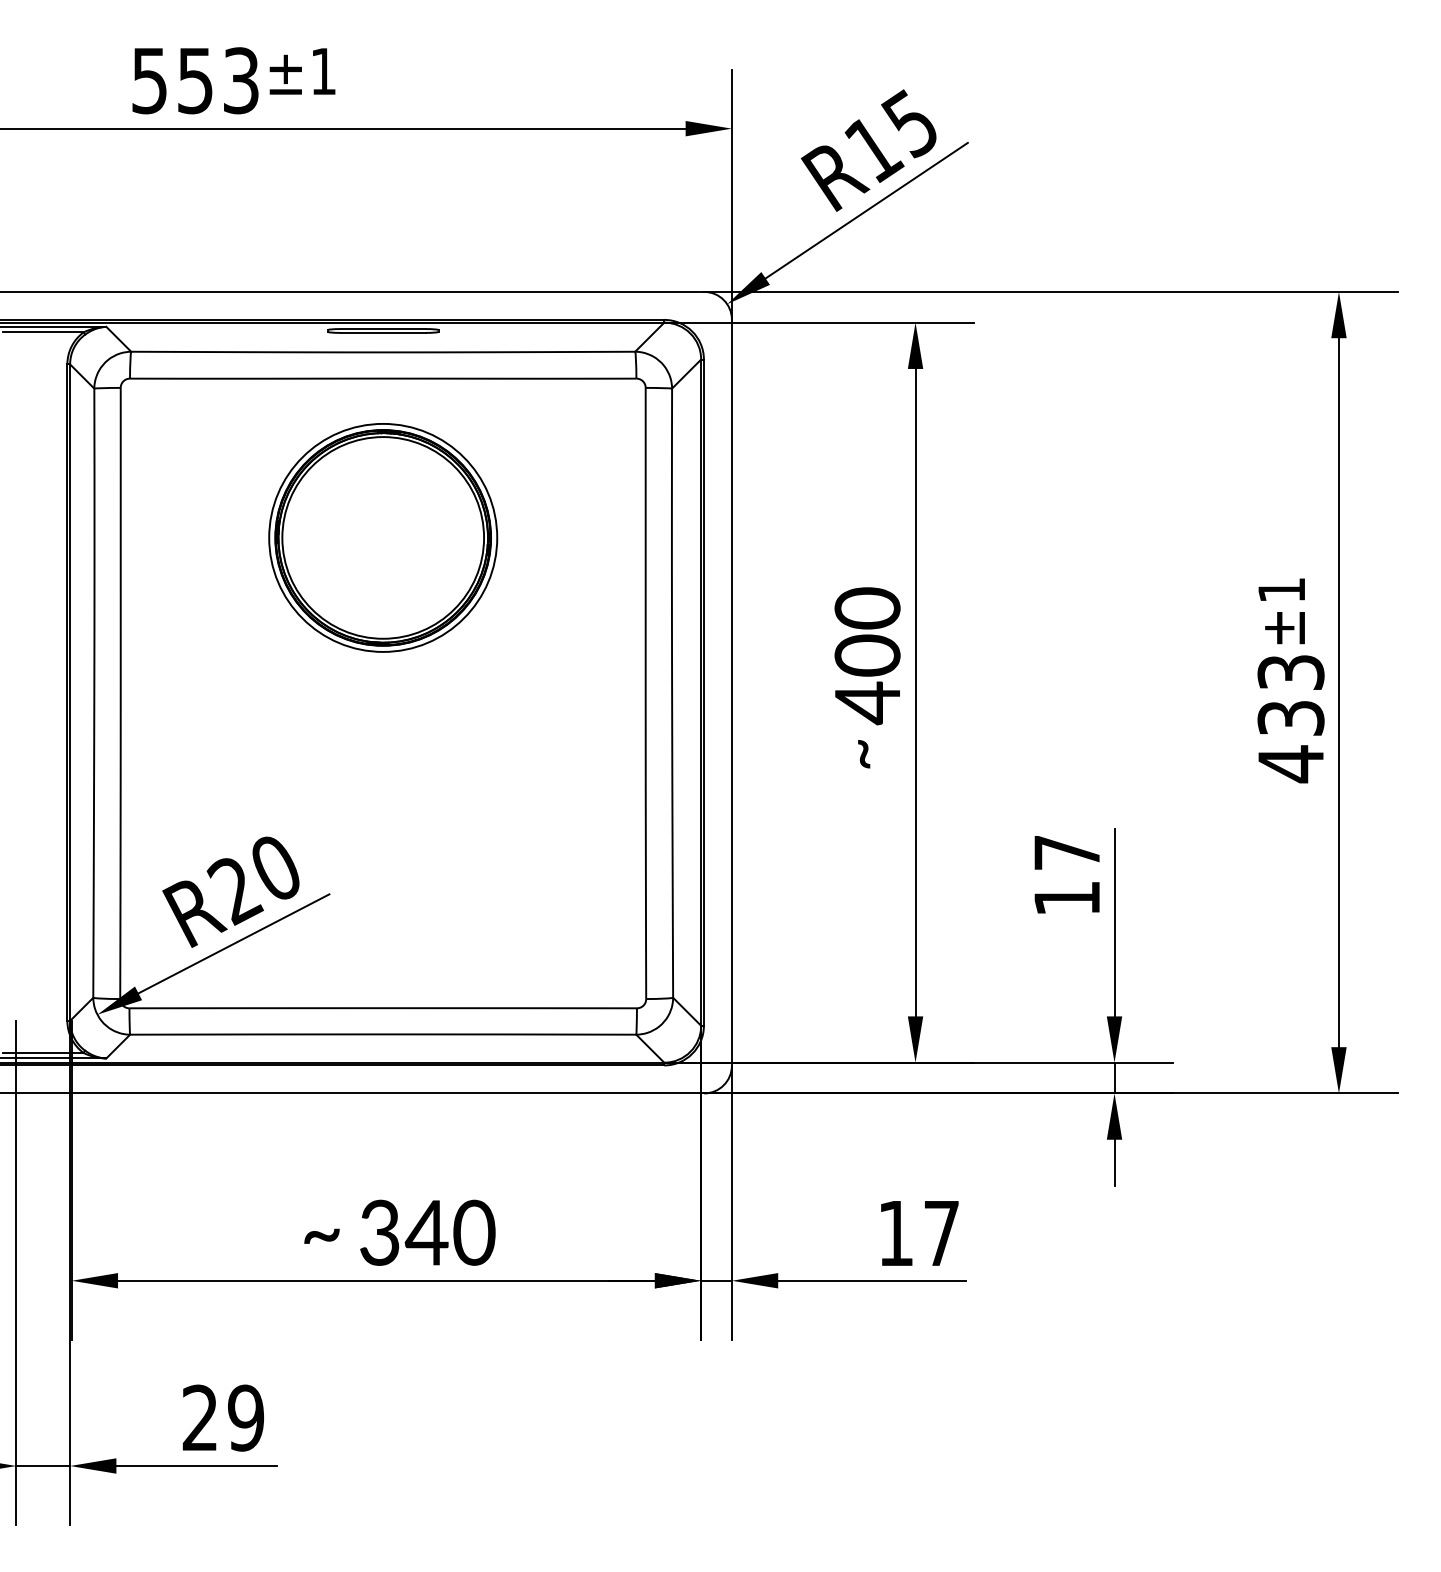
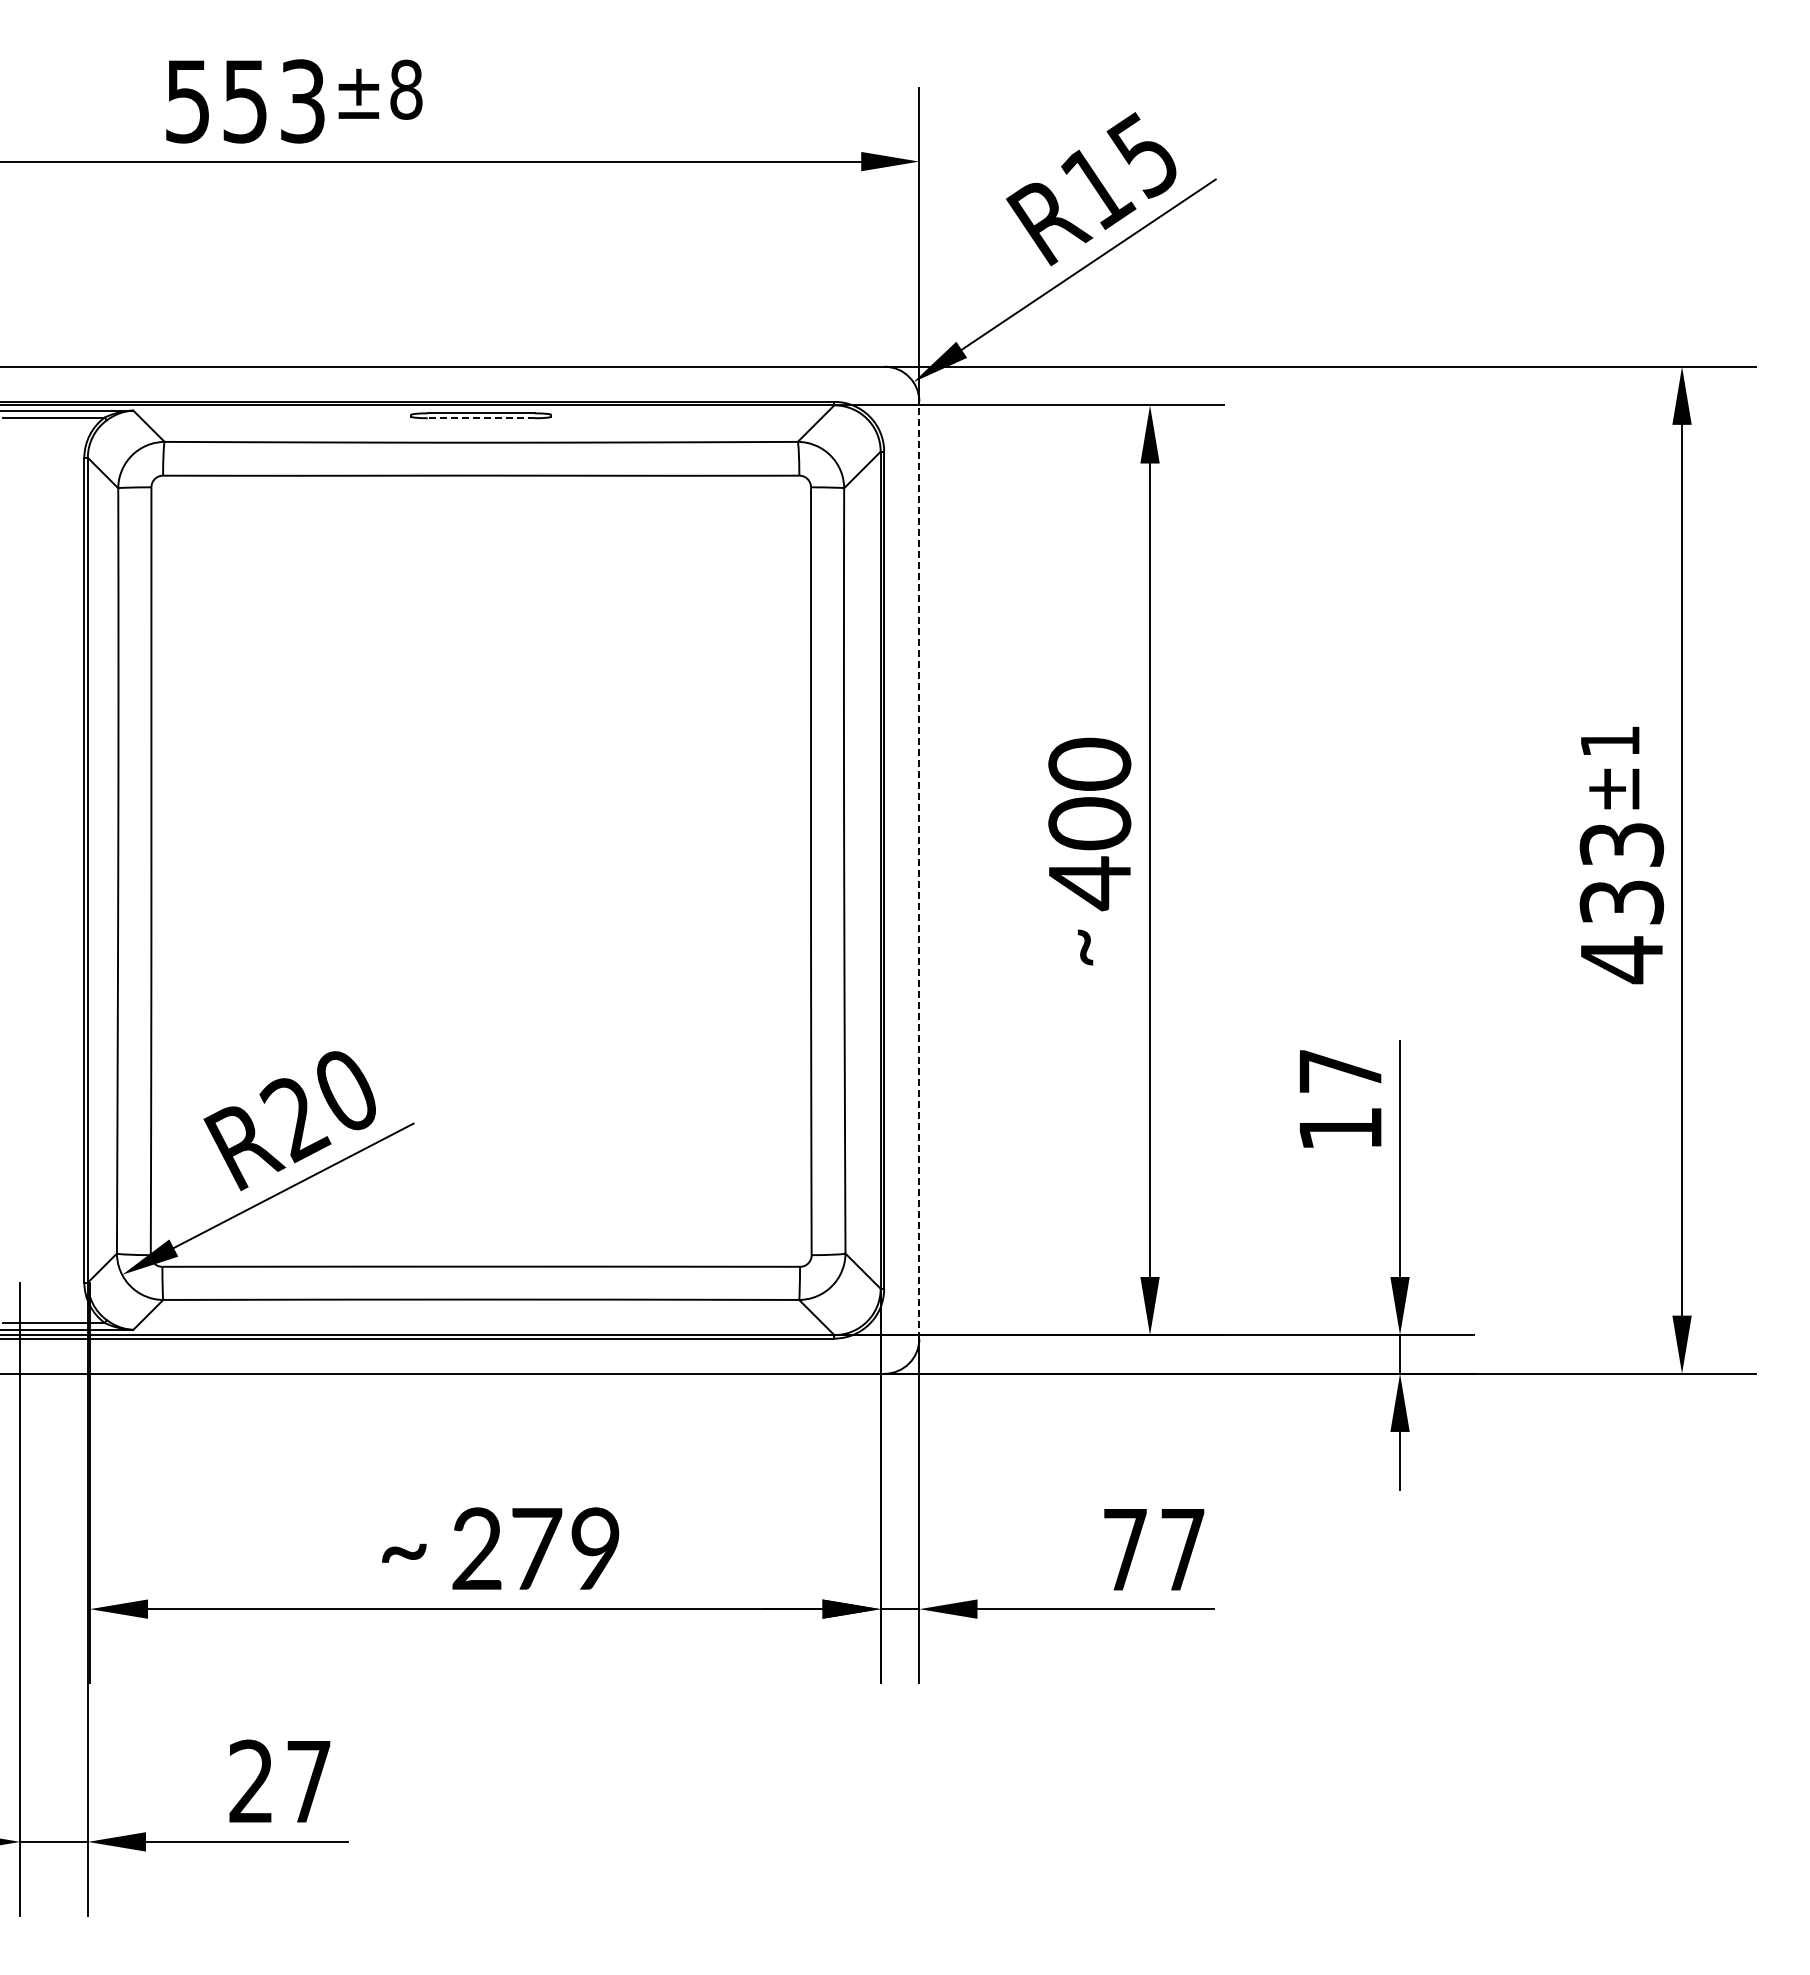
text: (323, 71) -> (406, 89), ±1 -> ±8
line: (382, 333) -> (480, 418), solid -> dashed
part: (383, 537) -> (481, 675), removed
line: (732, 692) -> (919, 870), solid -> dashed
text: (428, 1233) -> (537, 1549), 340 -> 279
text: (895, 1233) -> (1125, 1549), 17 -> 77
text: (245, 1417) -> (308, 1781), 29 -> 27

